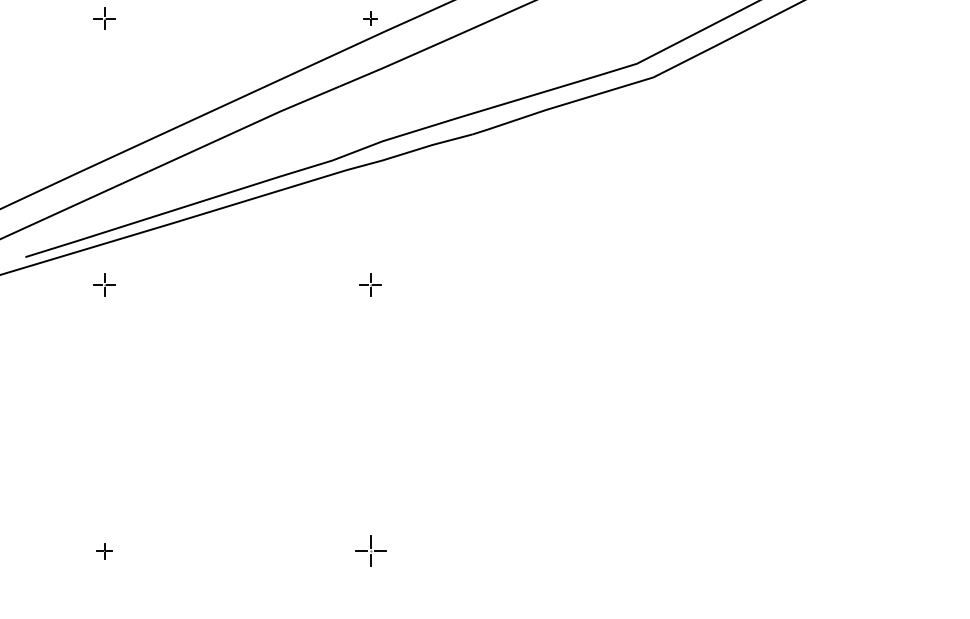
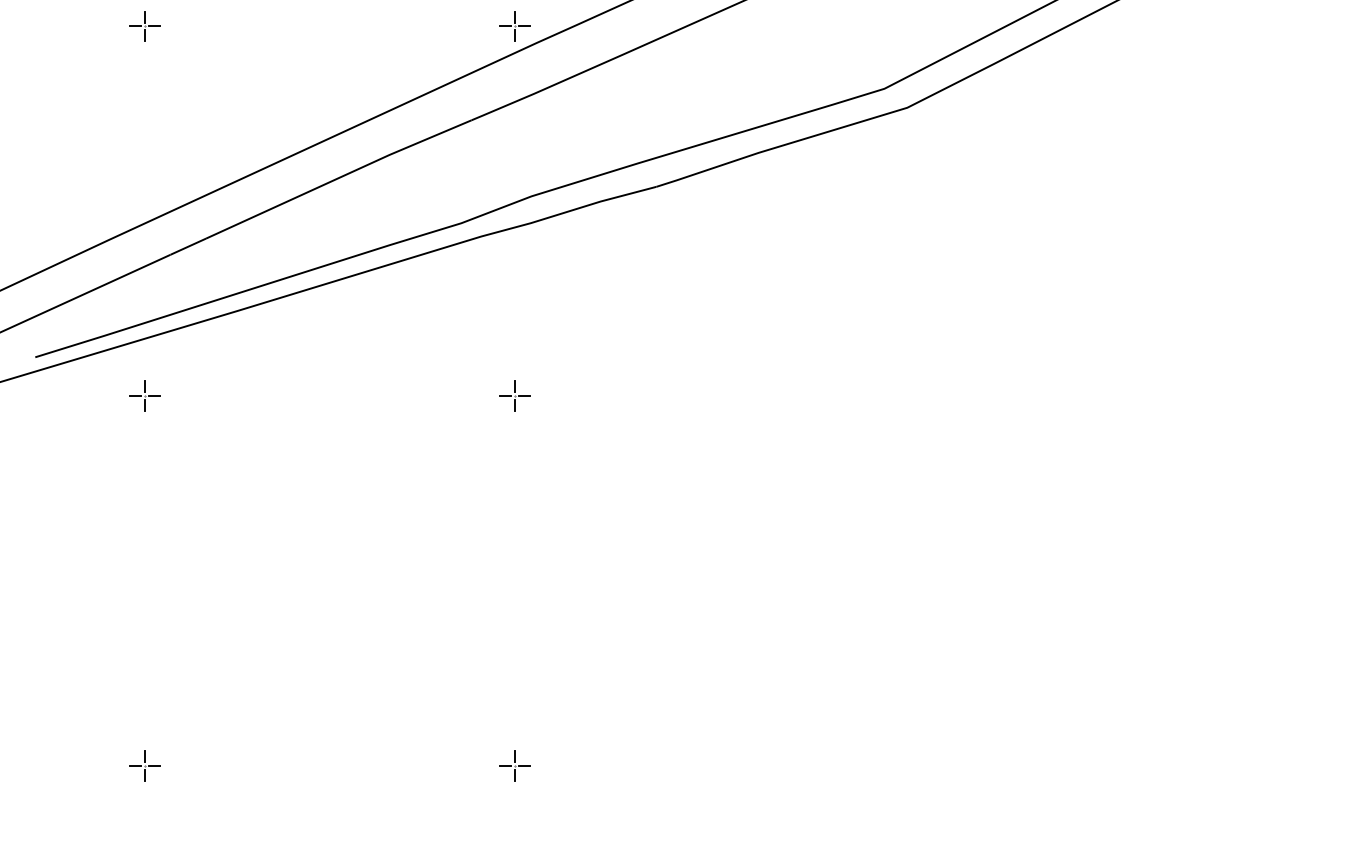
part: (370, 18) -> (514, 26), size x1.67
part: (104, 551) -> (144, 765), size x1.43
part: (370, 551) -> (514, 765), size x0.71

